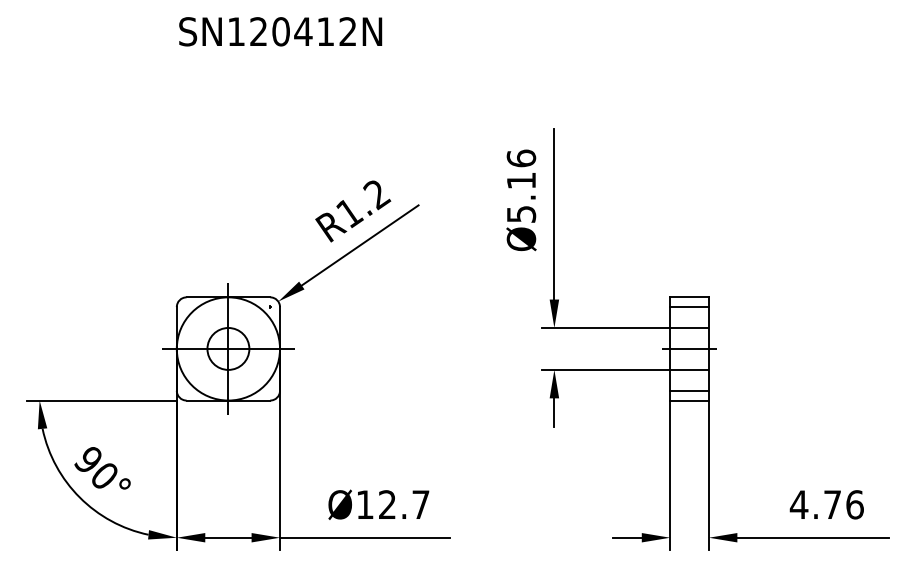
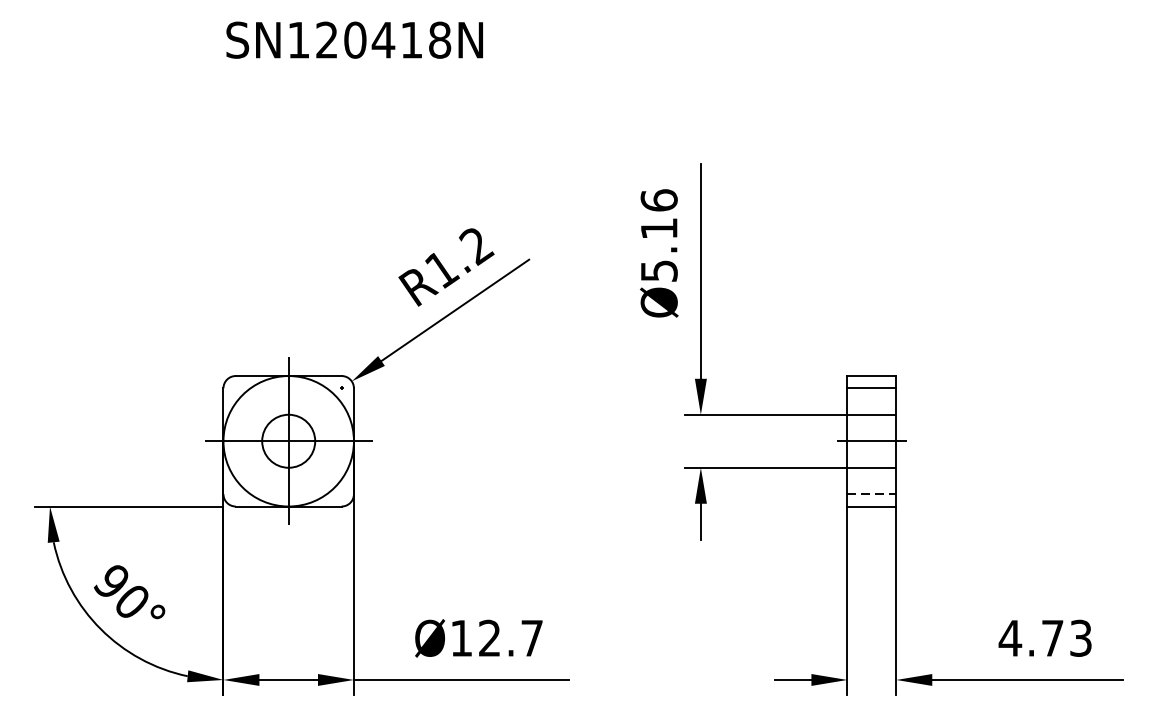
text: (347, 31) -> (439, 39), SN120412N -> SN120418N
line: (690, 390) -> (872, 493), solid -> dashed
text: (854, 504) -> (1080, 637), 4.76 -> 4.73

